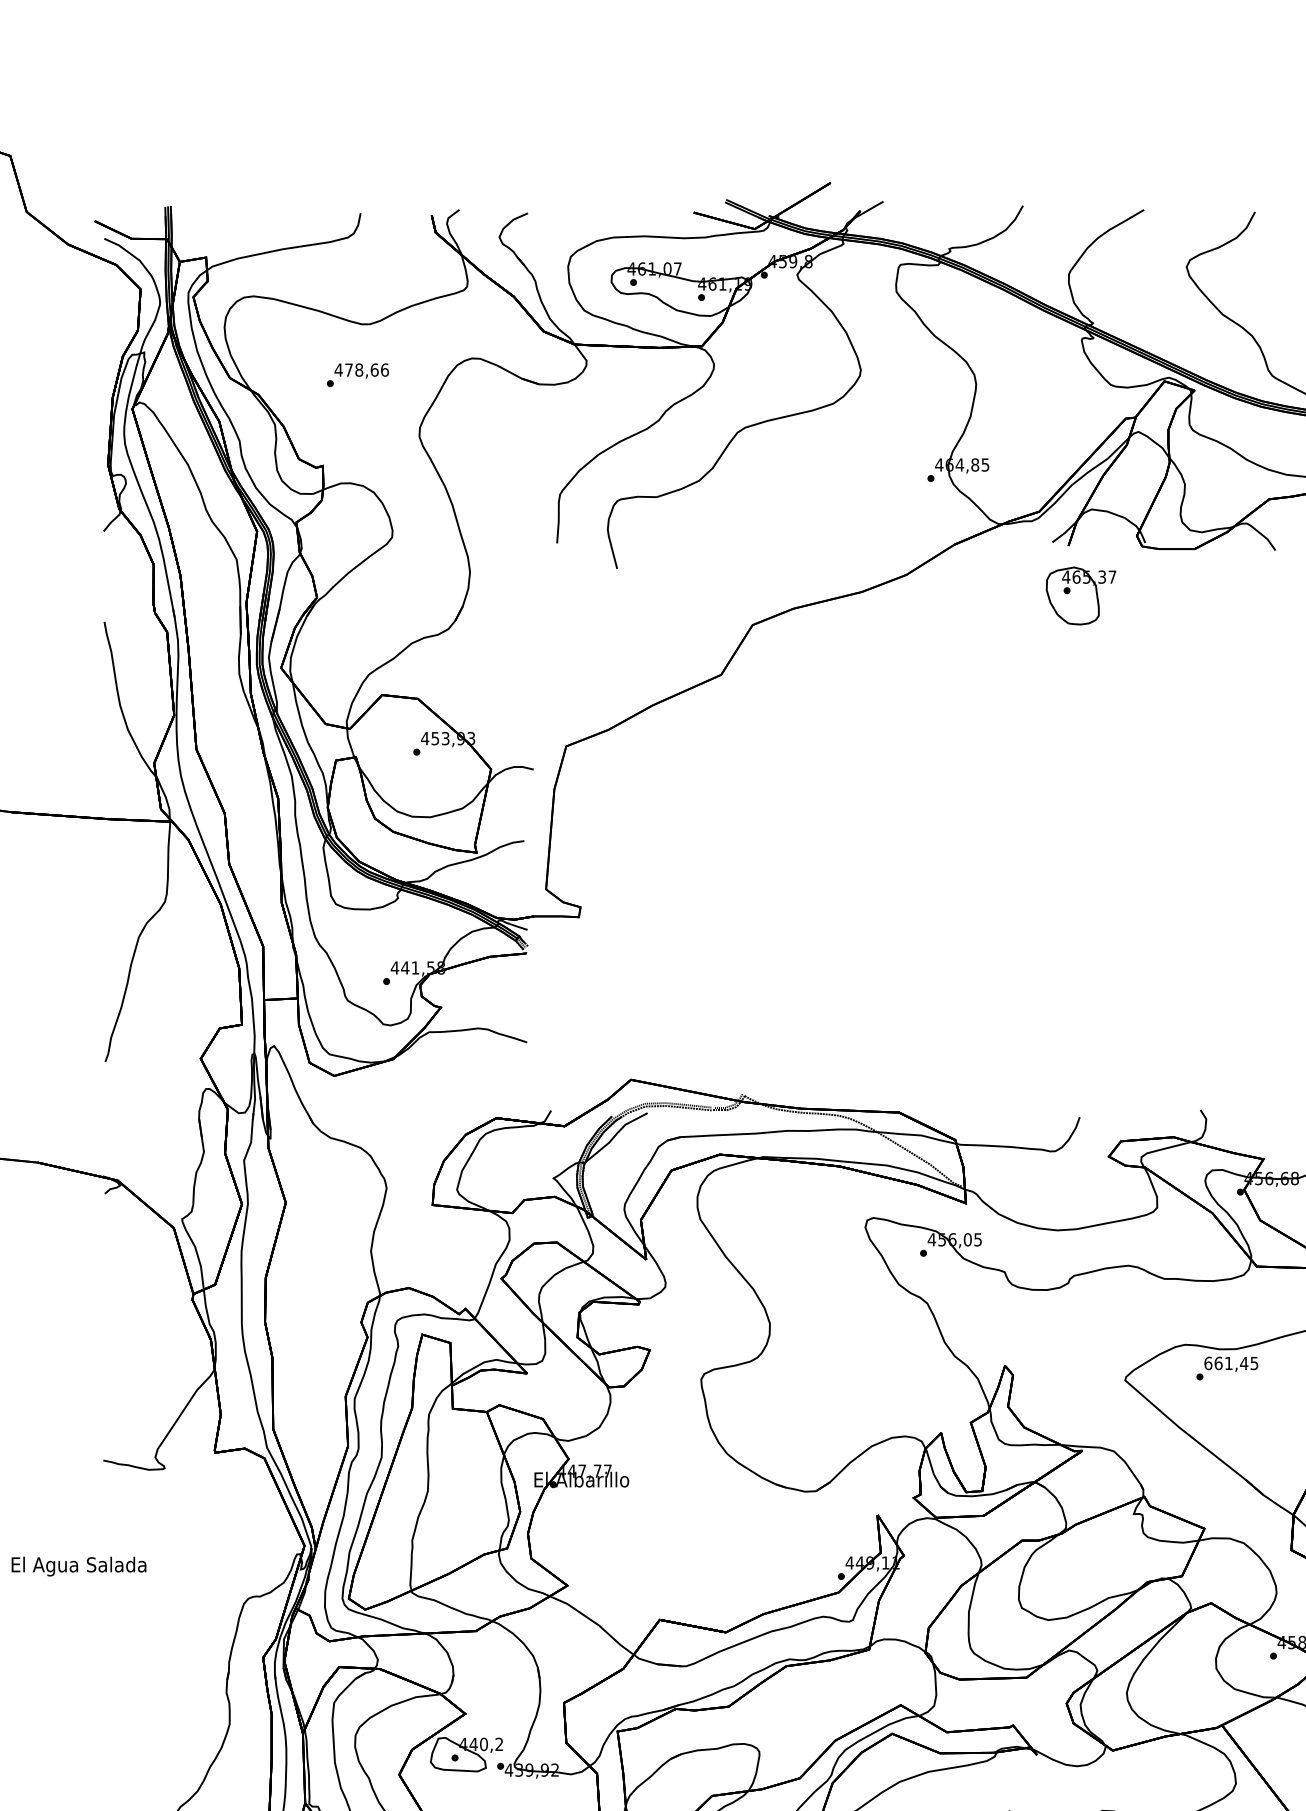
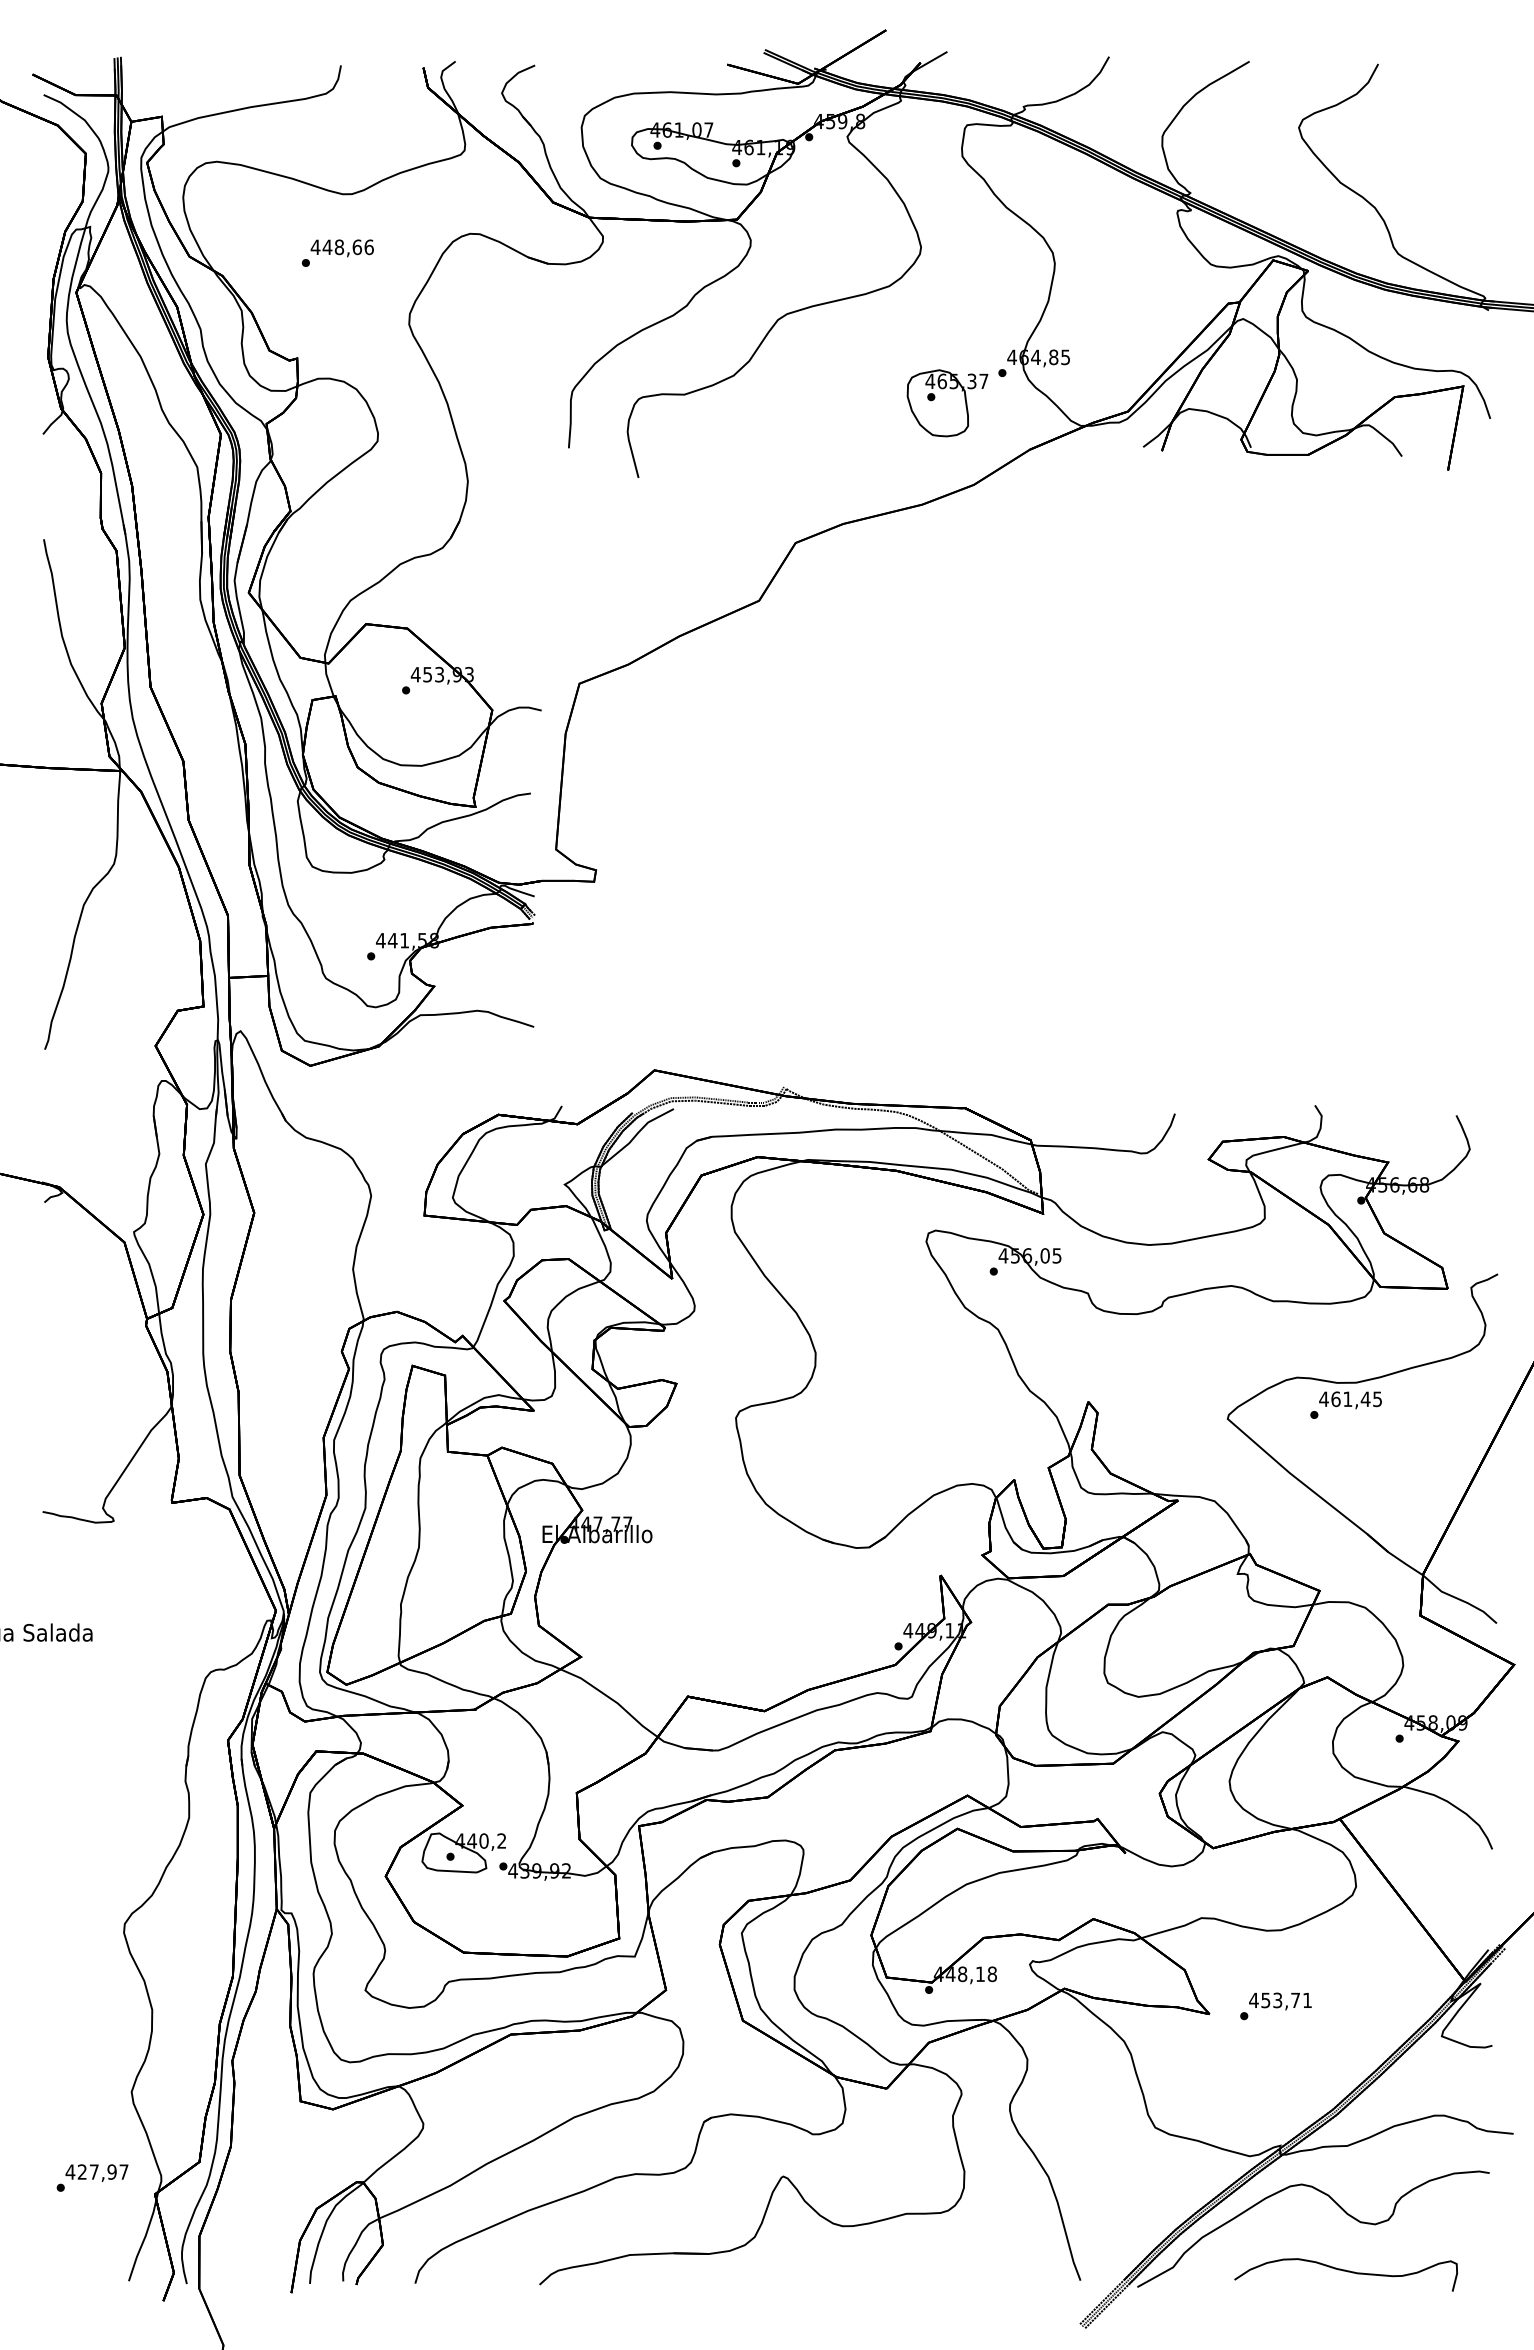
text: (348, 369) -> (327, 246), 478,66 -> 448,66
part: (1081, 596) -> (947, 403), moved
text: (1207, 1363) -> (1323, 1399), 661,45 -> 461,45

